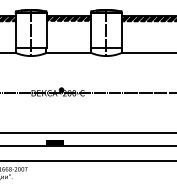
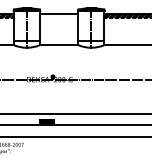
hatch: (68, 18) -> (58, 15), removed

